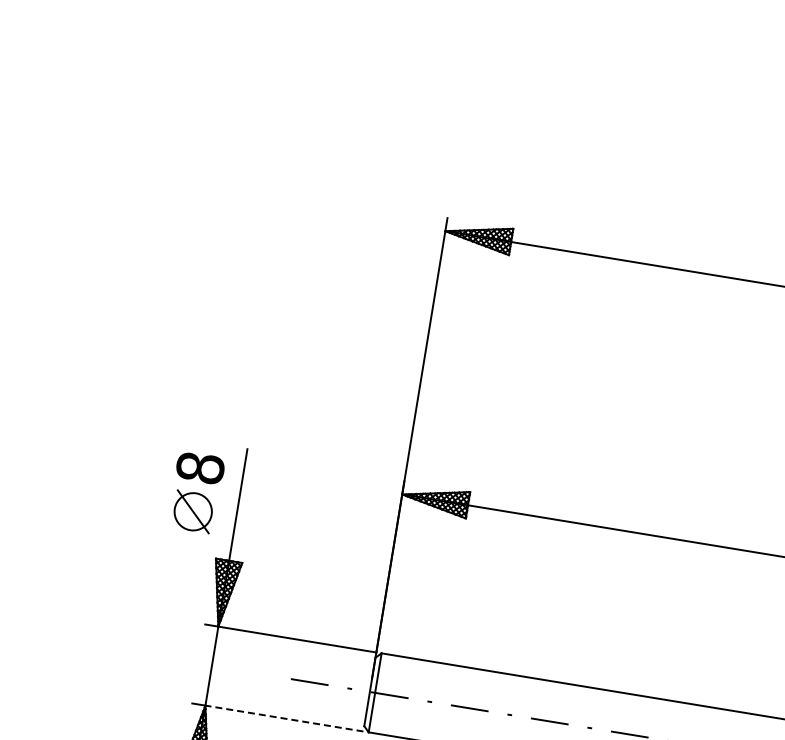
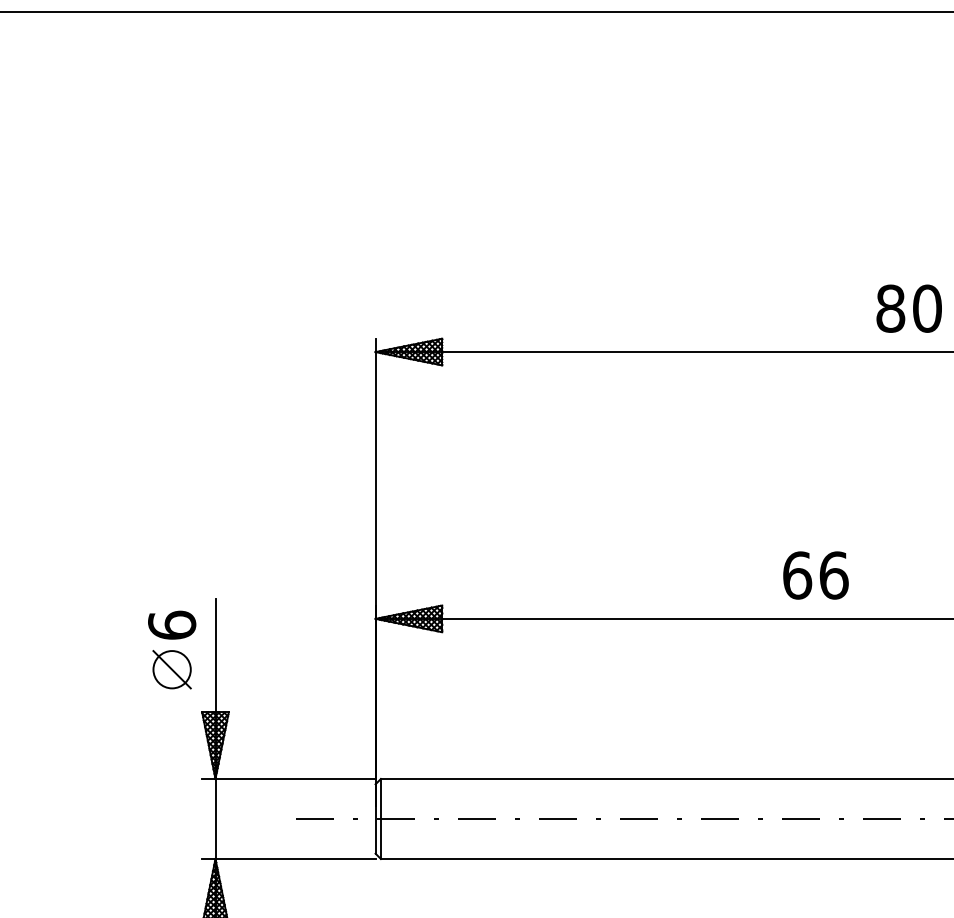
text: (200, 467) -> (172, 624), 8 -> 6
line: (284, 719) -> (295, 859), dashed -> solid

